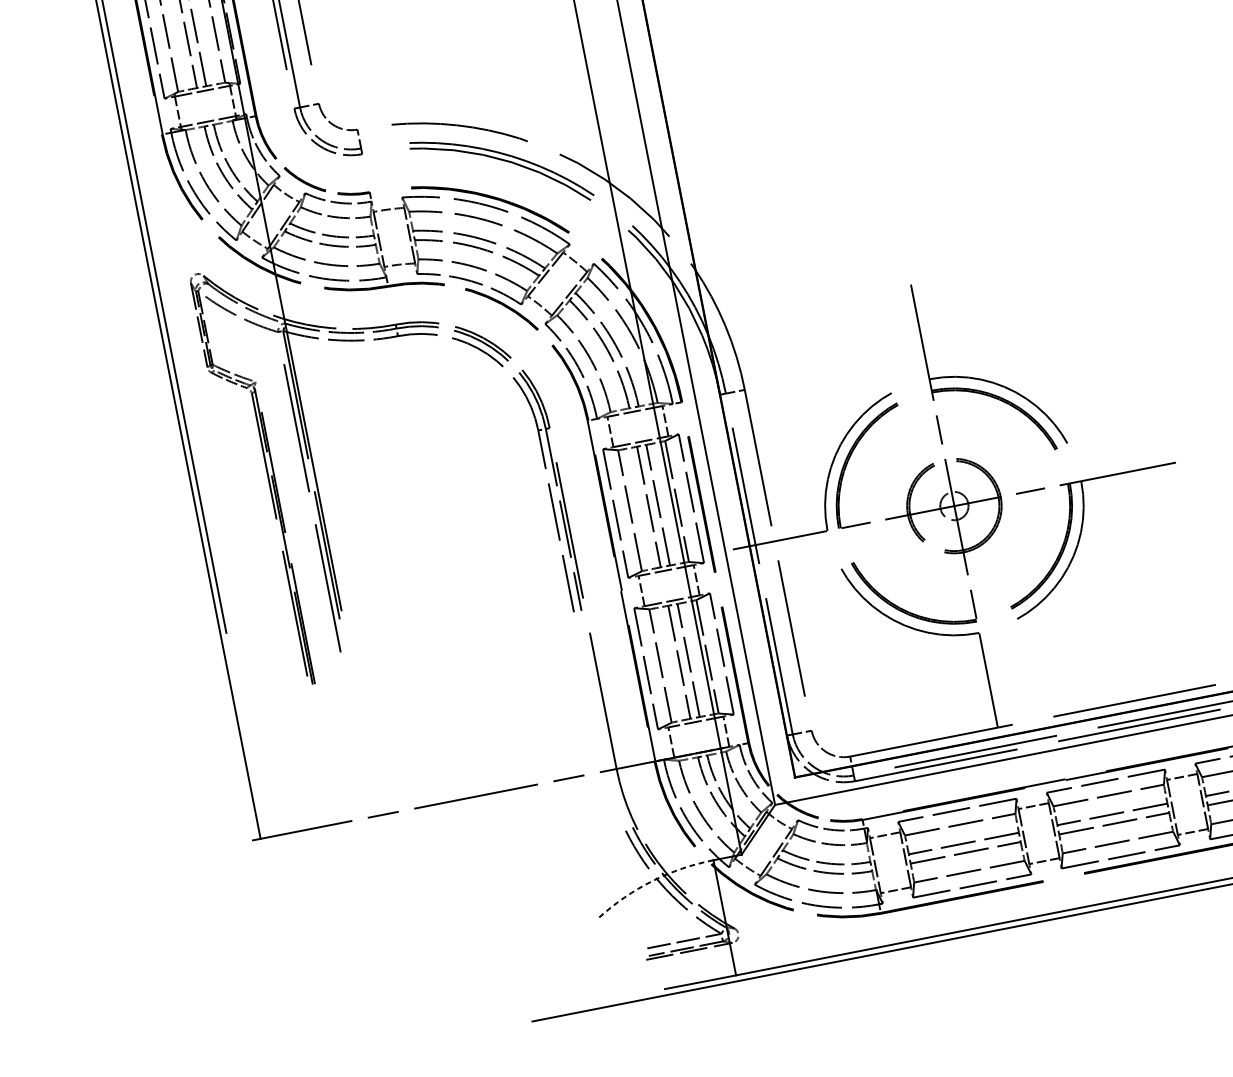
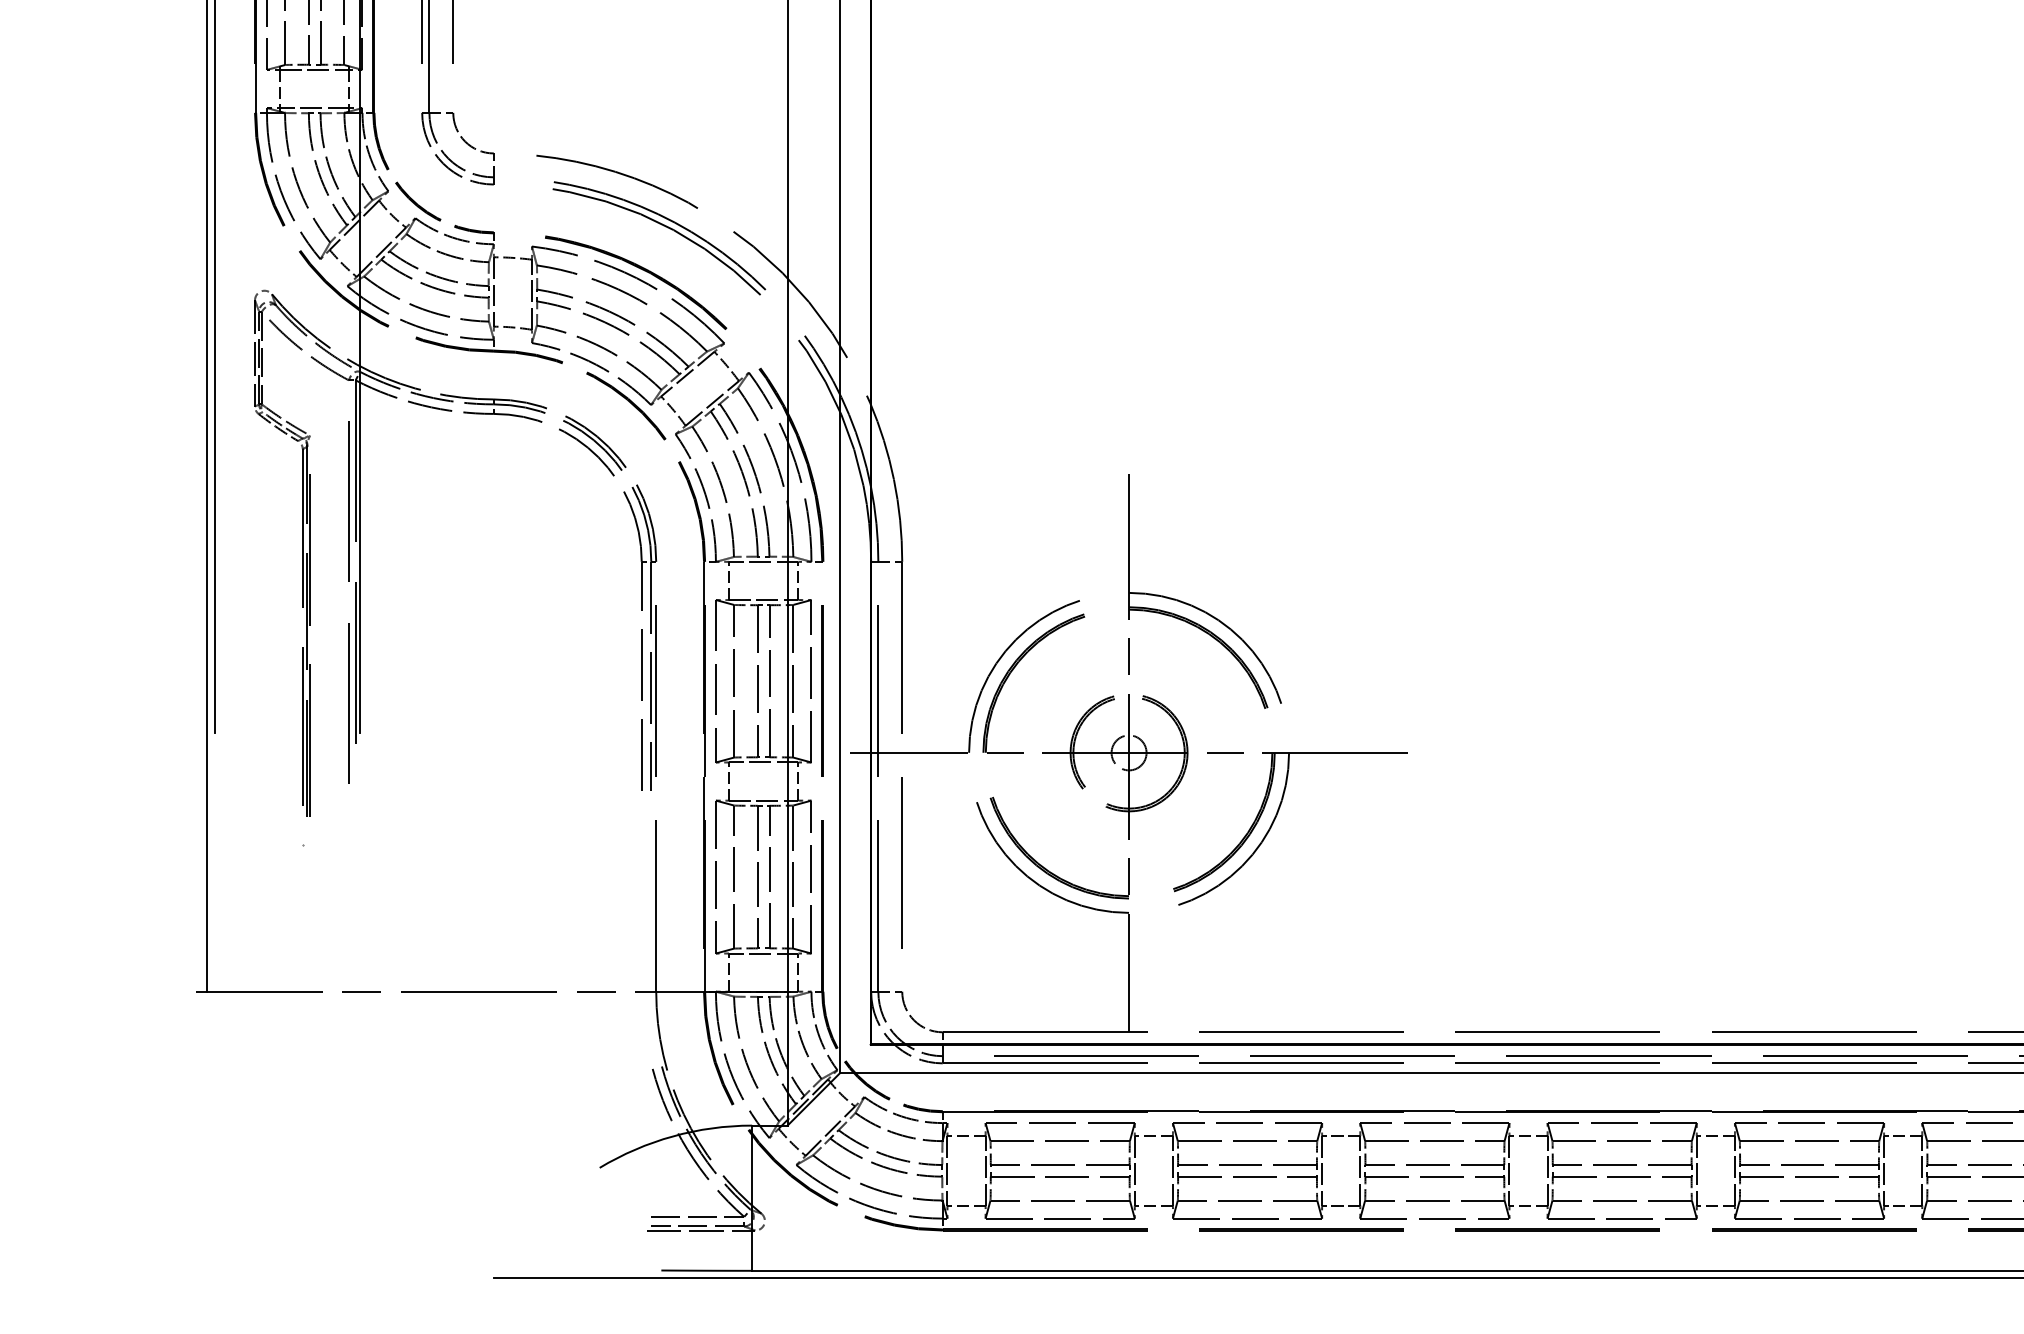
arc: (652, 881) -> (673, 1136), dashed -> solid

